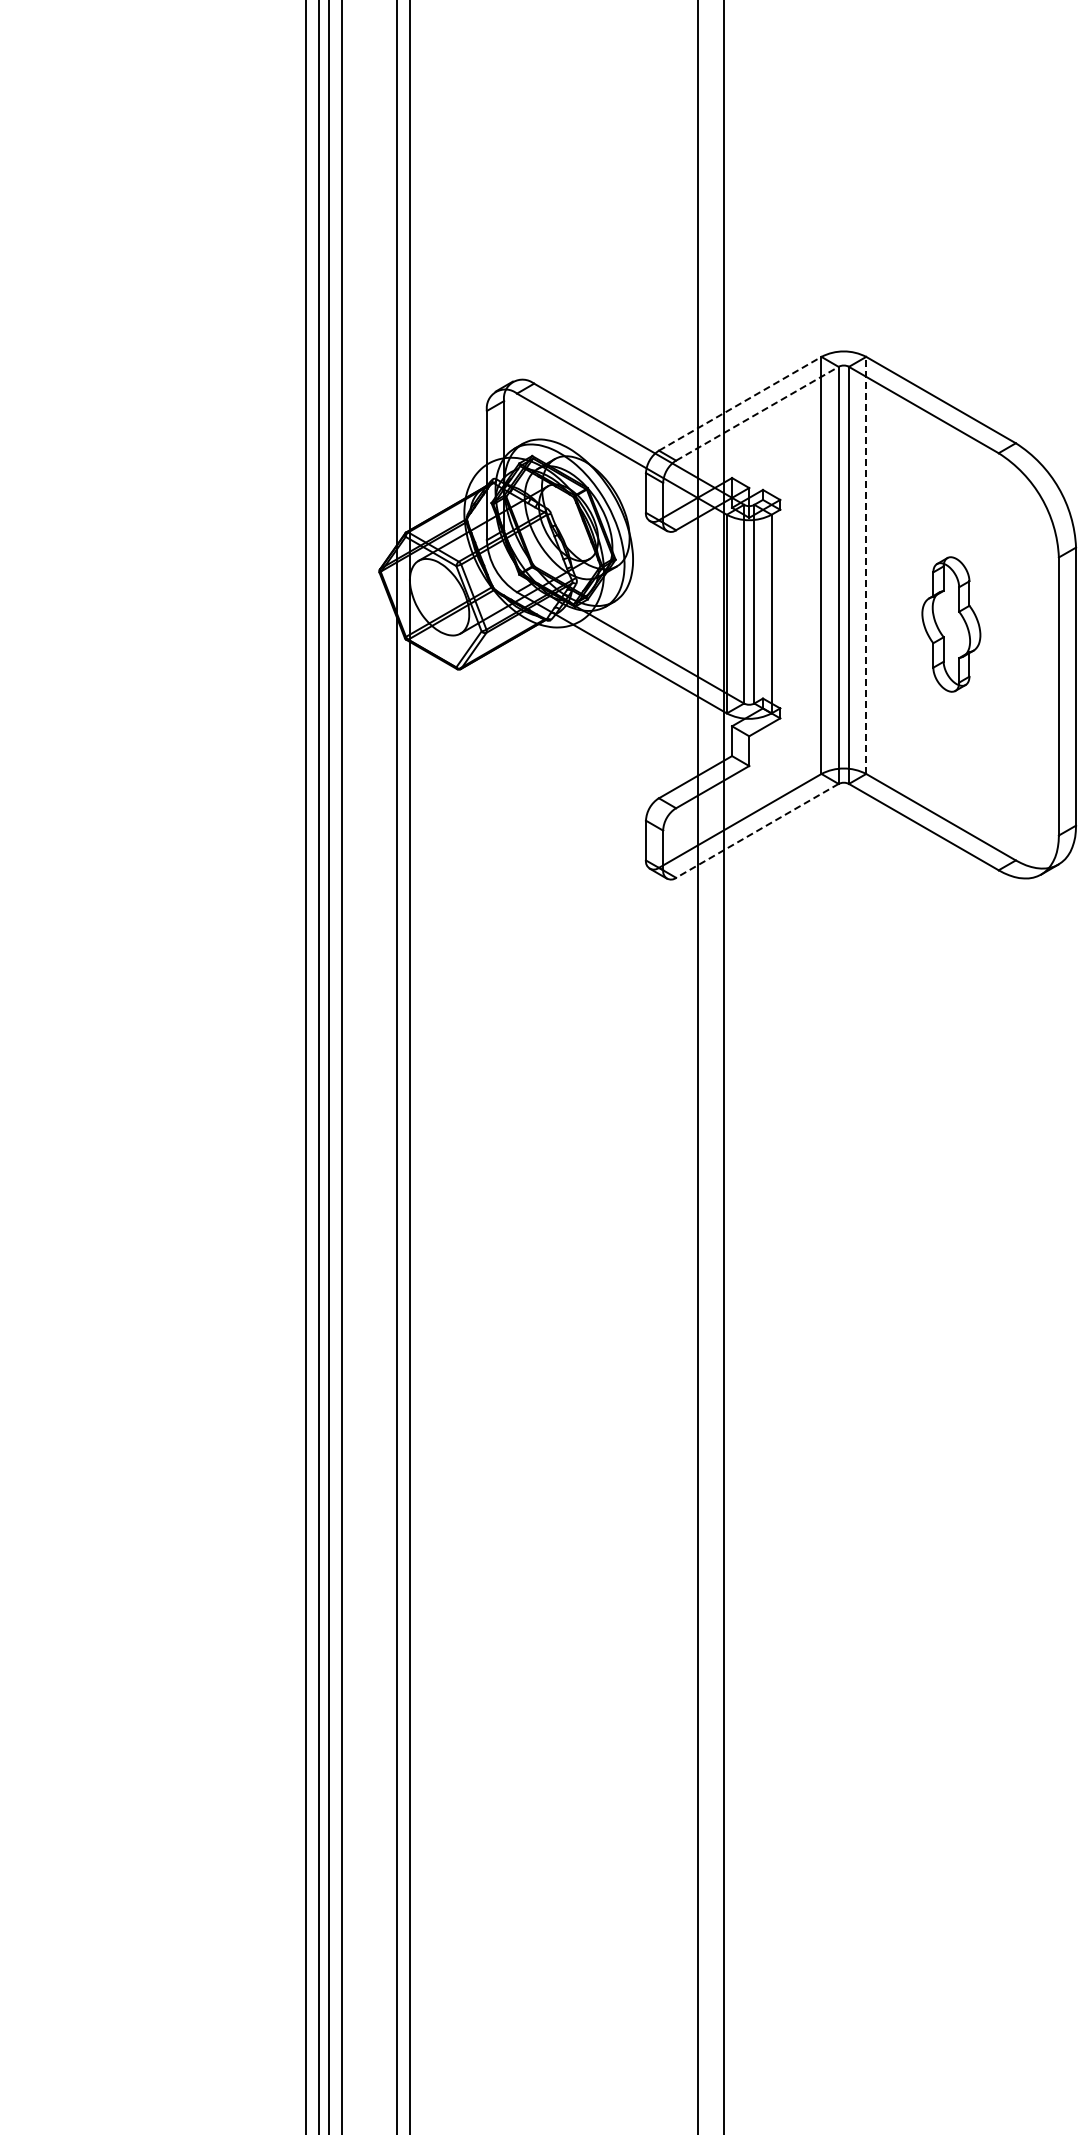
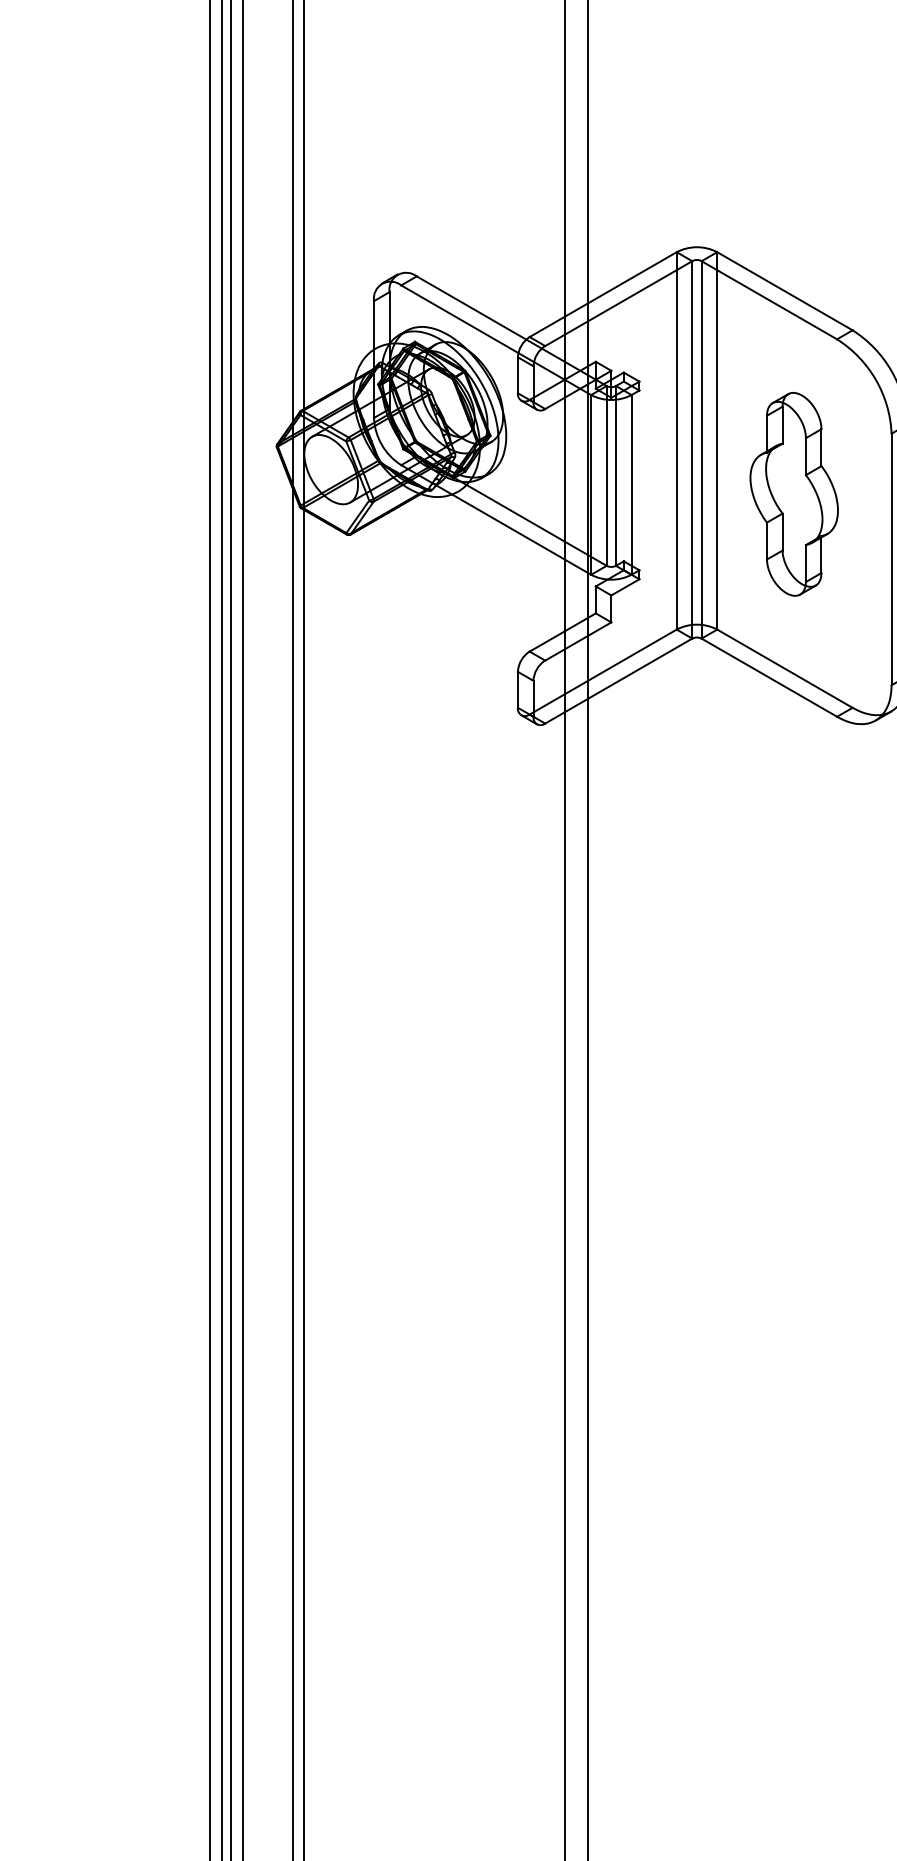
line: (740, 403) -> (603, 294), dashed -> solid
line: (757, 413) -> (618, 303), dashed -> solid
line: (866, 565) -> (717, 440), dashed -> solid
part: (951, 624) -> (794, 494), size x1.67
line: (757, 830) -> (618, 680), dashed -> solid

